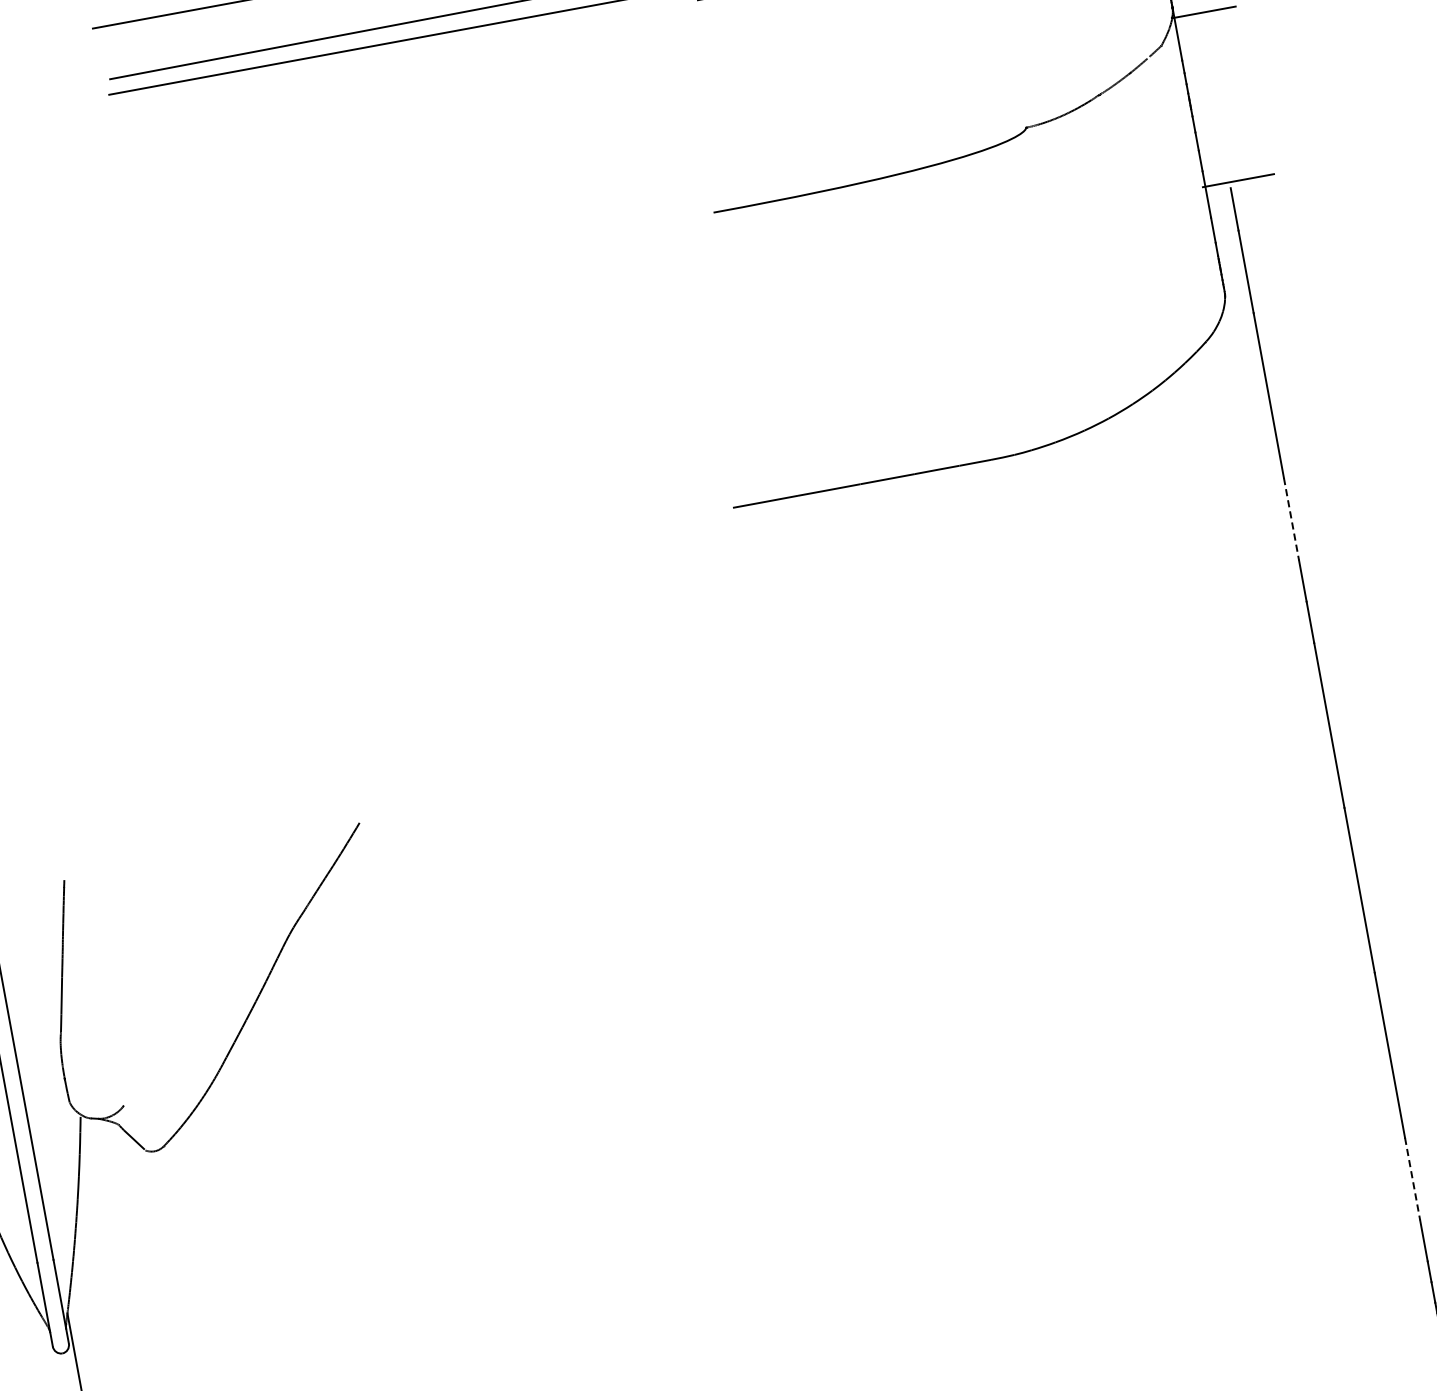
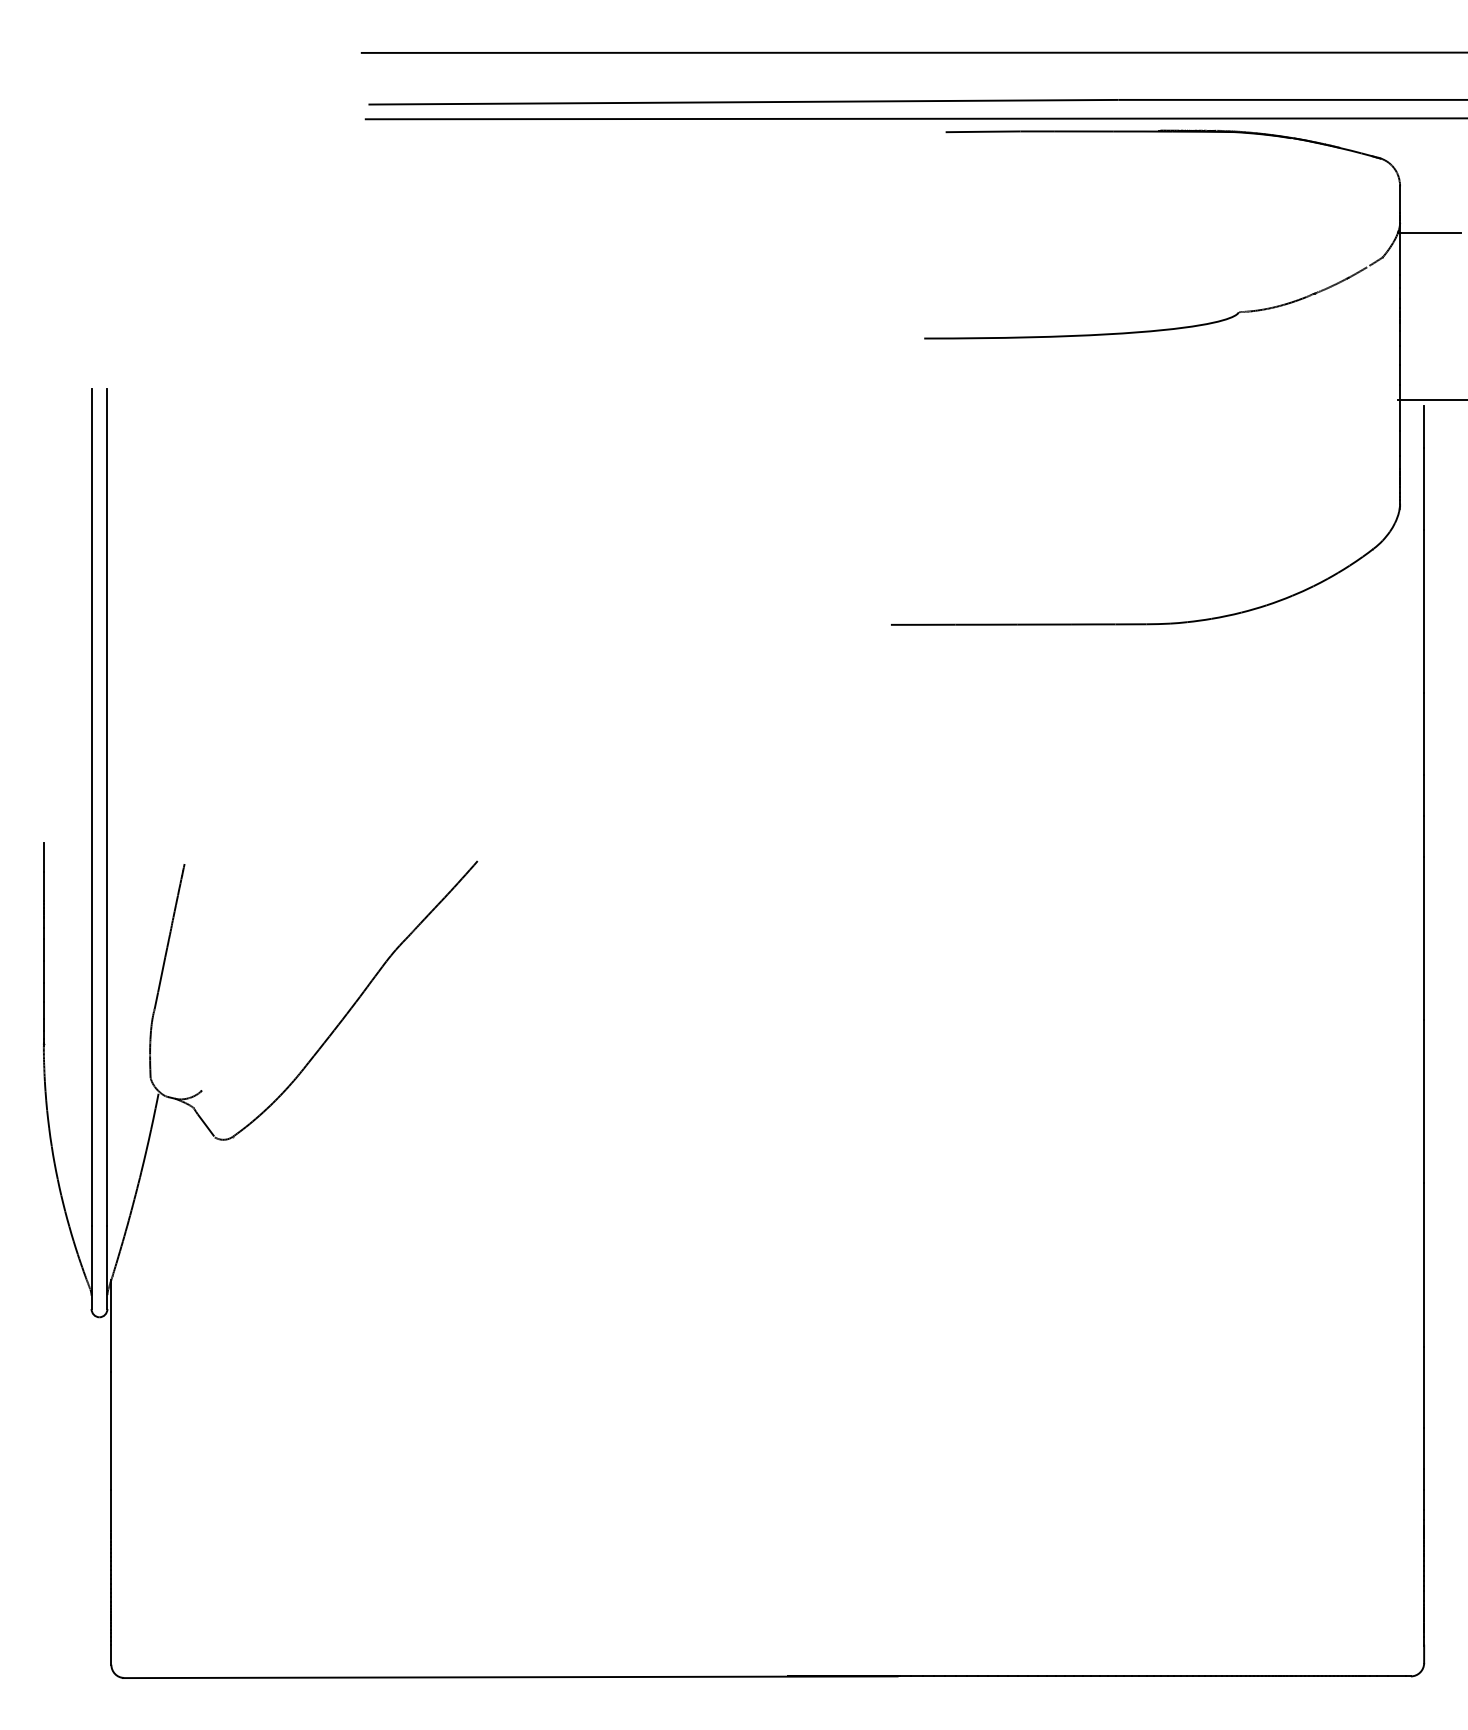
line: (1291, 519) -> (1424, 734), dashed -> solid
line: (1412, 1178) -> (1424, 1387), dashed -> solid

